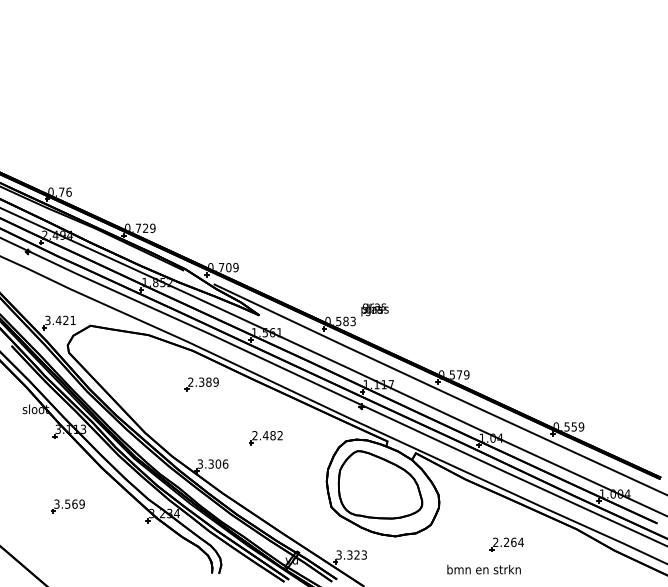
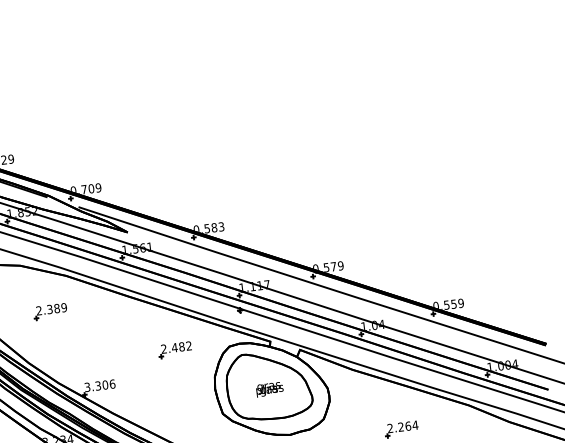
text: (374, 309) -> (269, 389), moved
part: (201, 384) -> (50, 311), moved
part: (265, 438) -> (174, 350), moved

